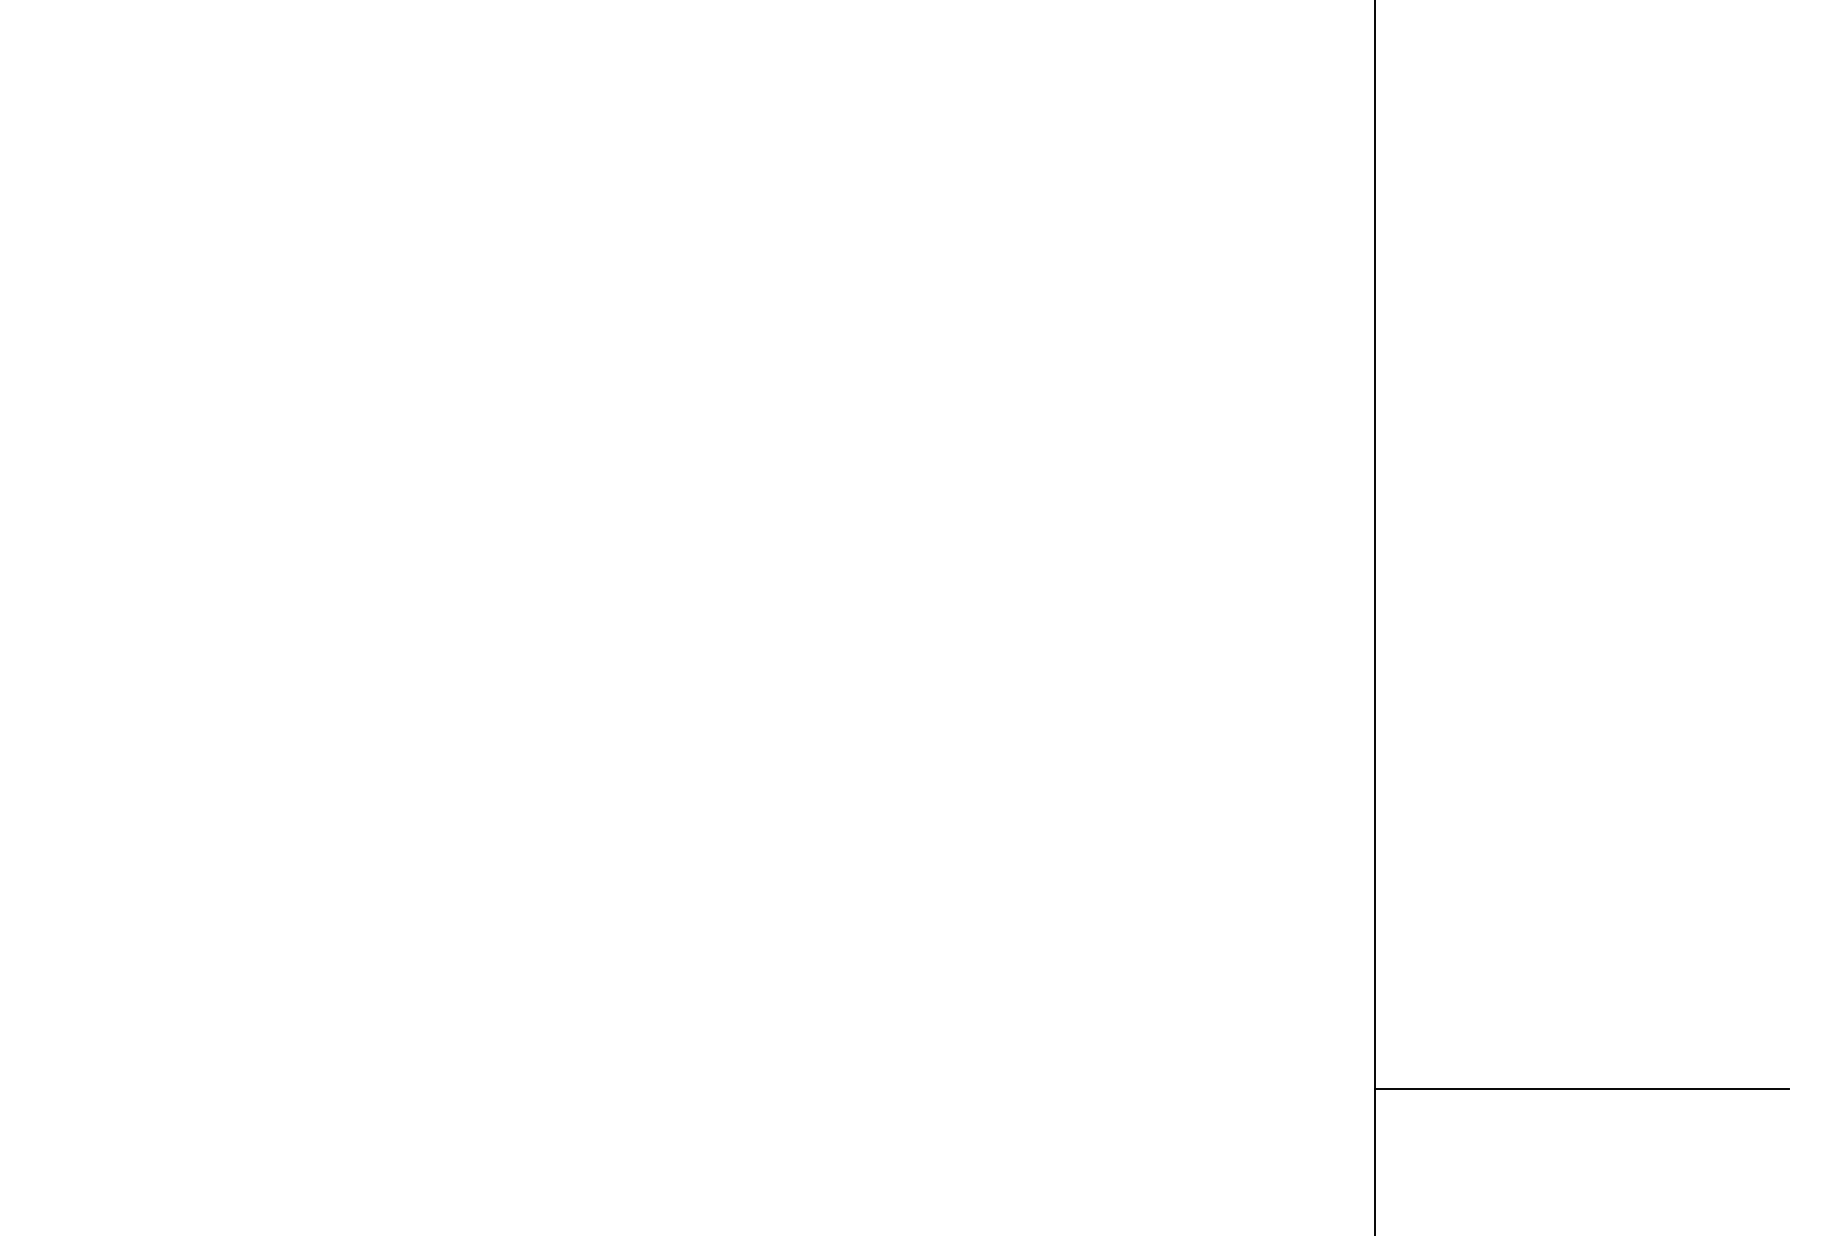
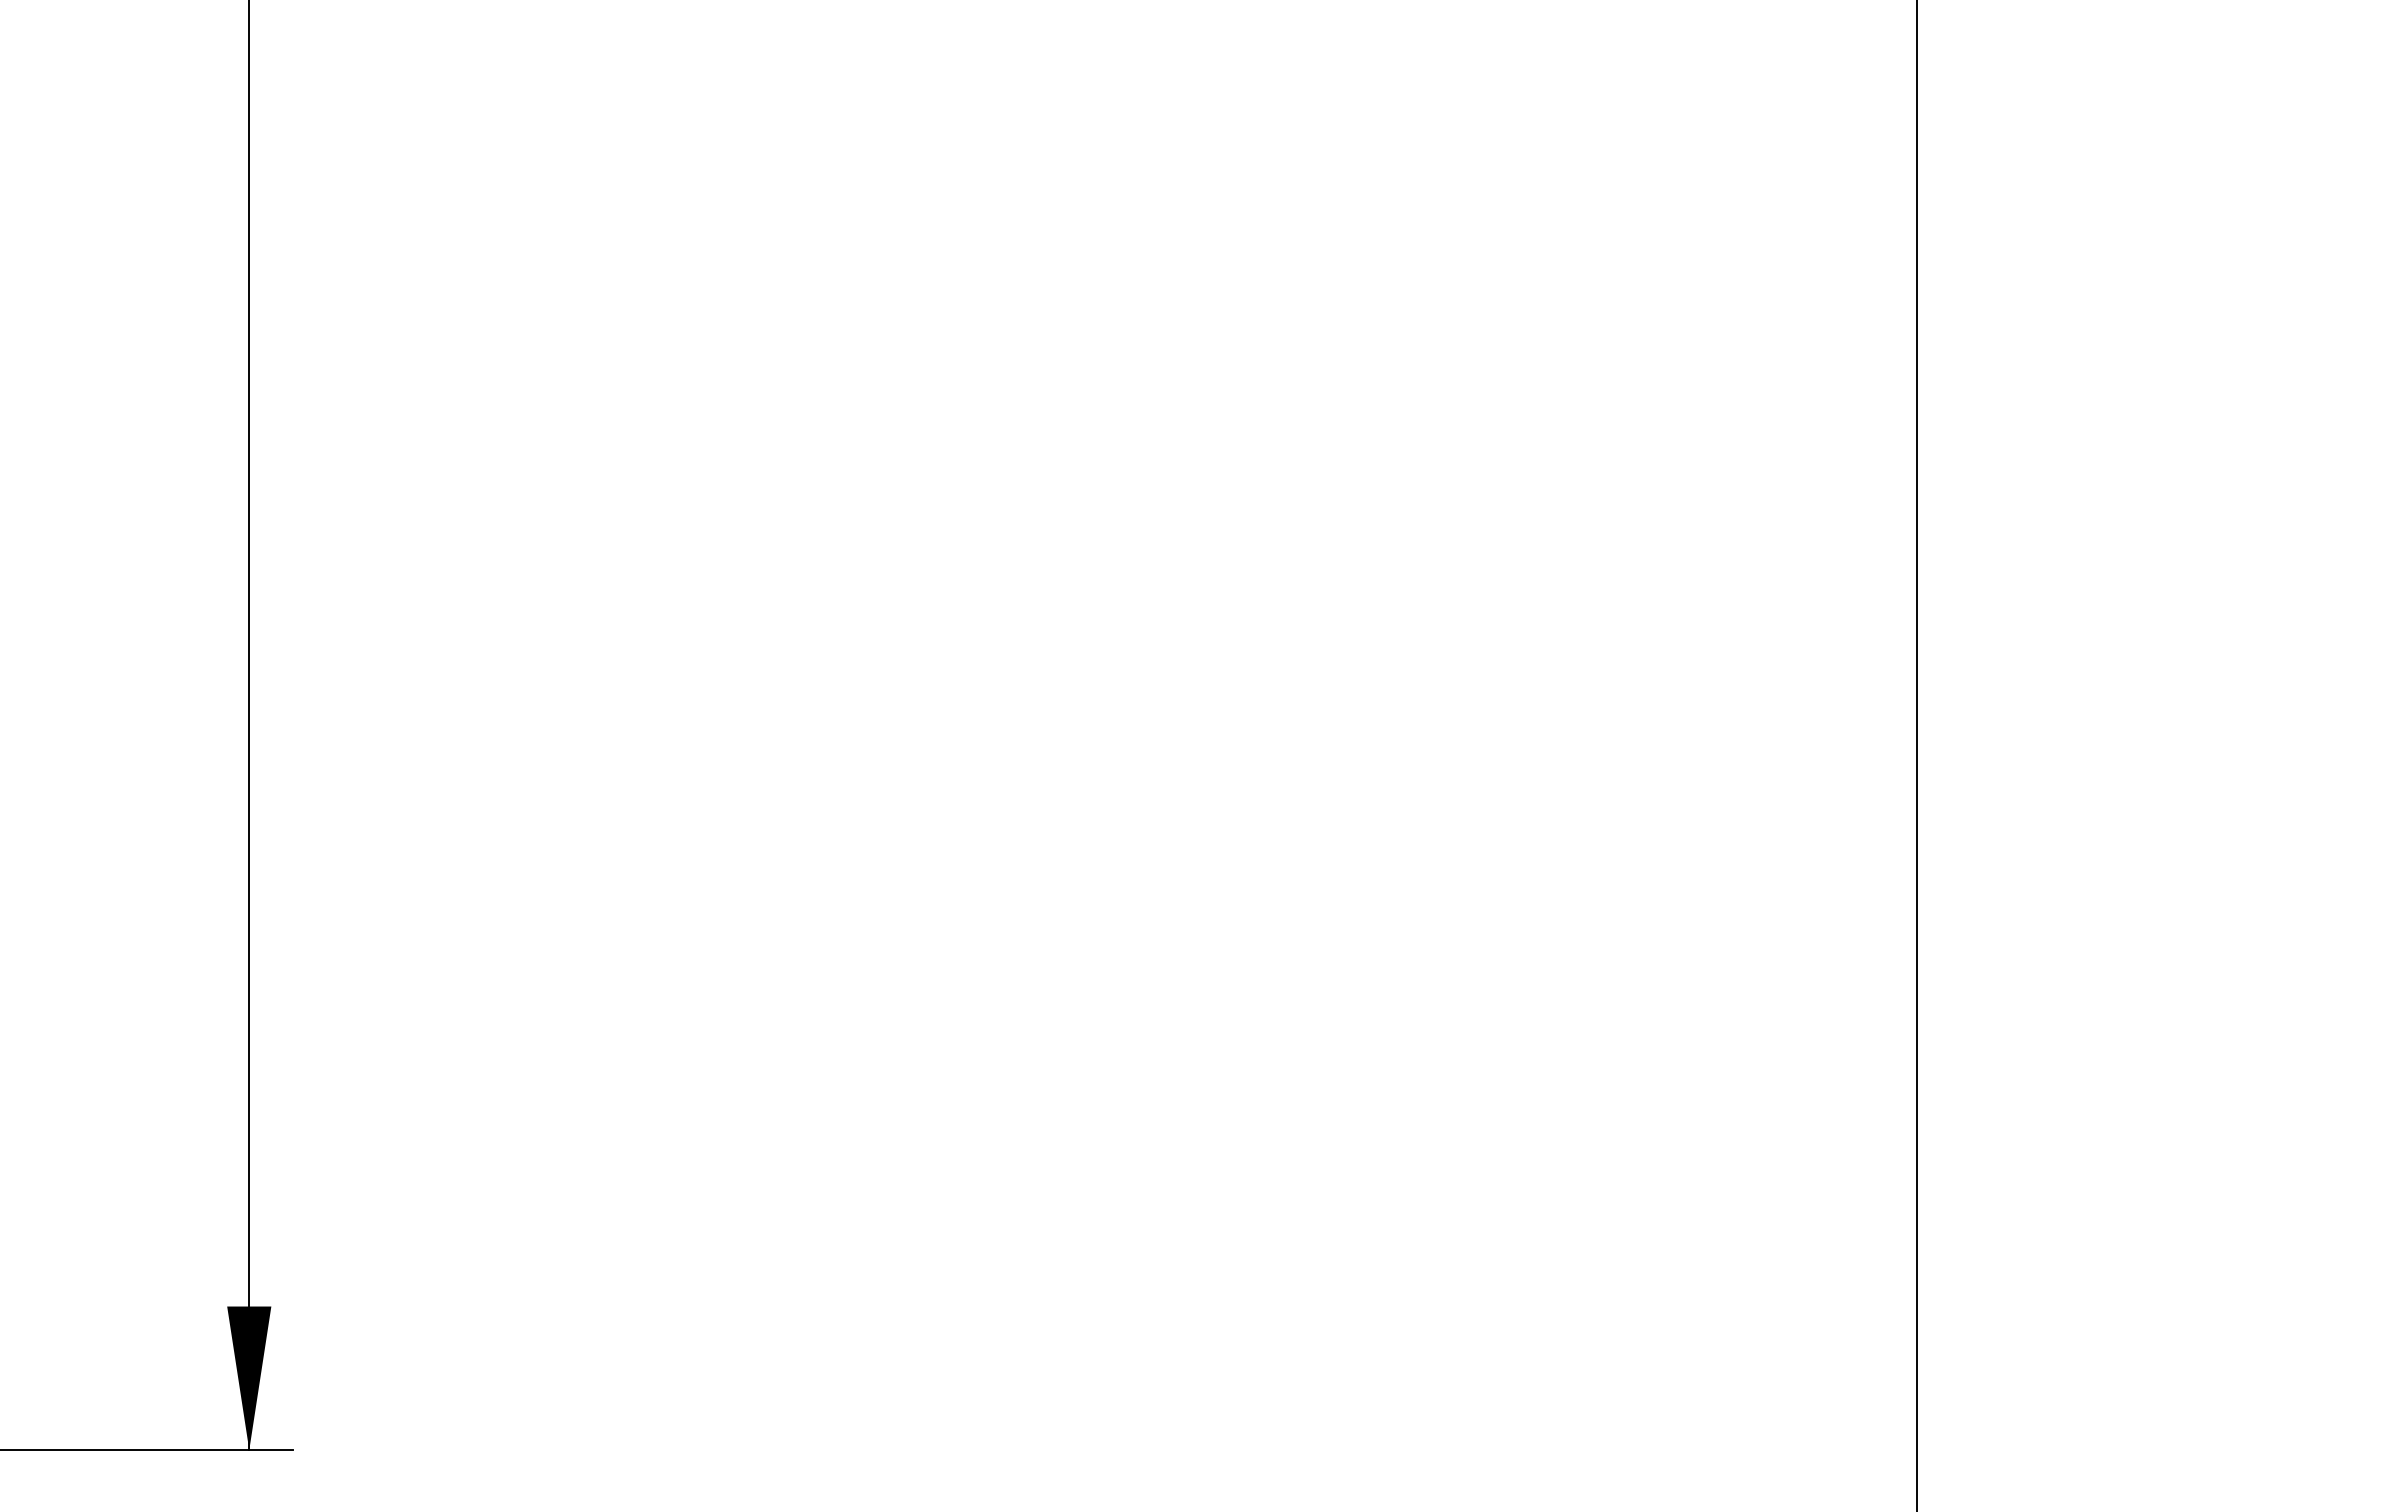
line: (1581, 1089) -> (2124, 1277), removed

